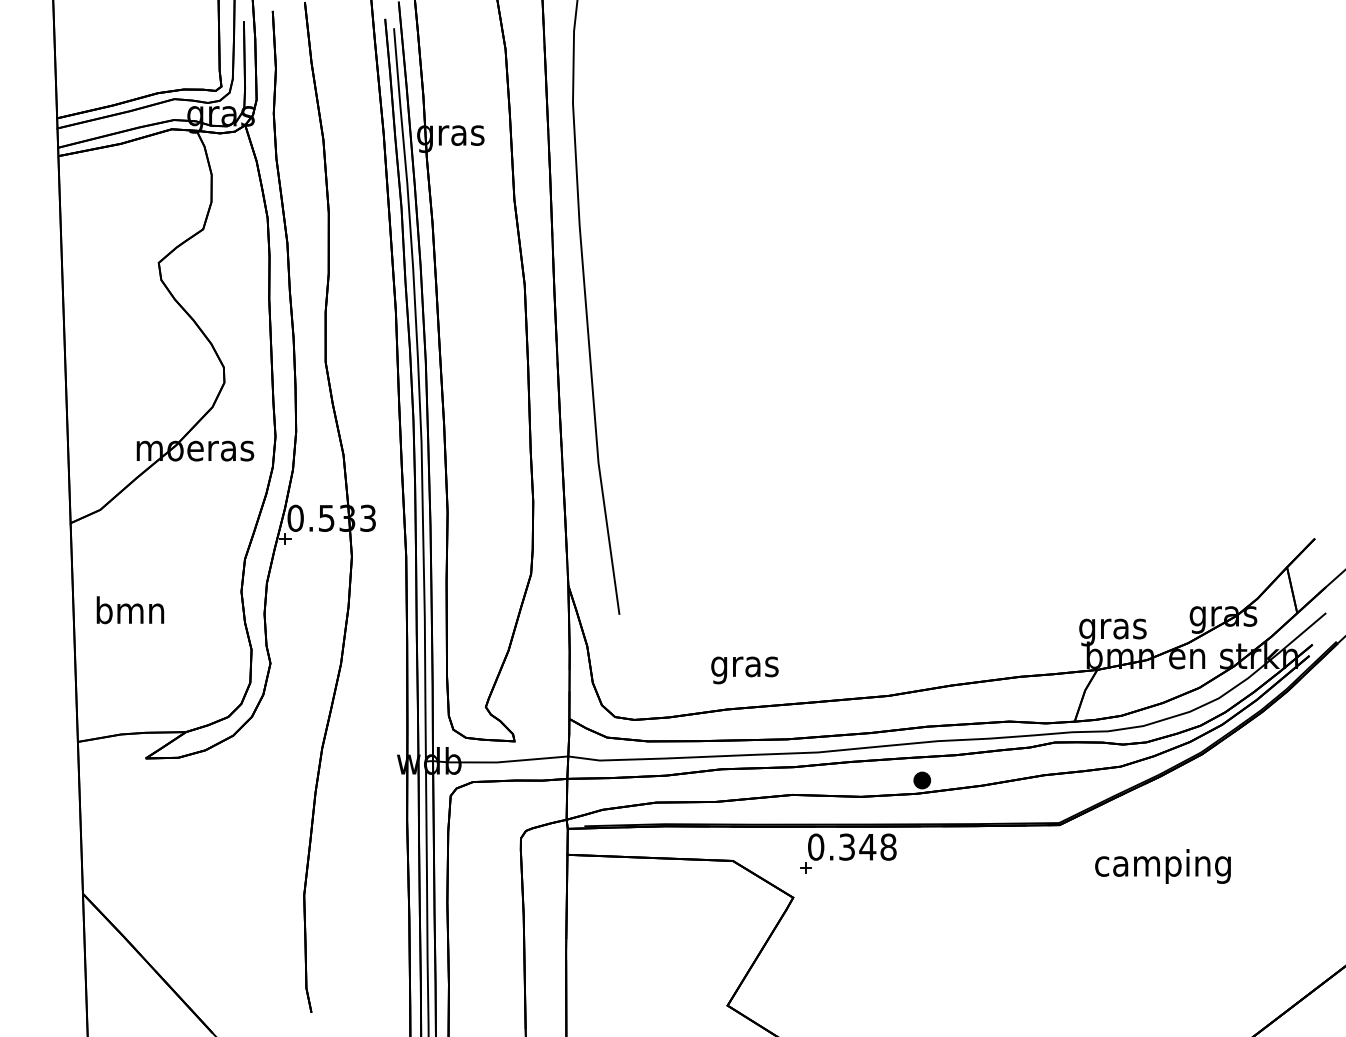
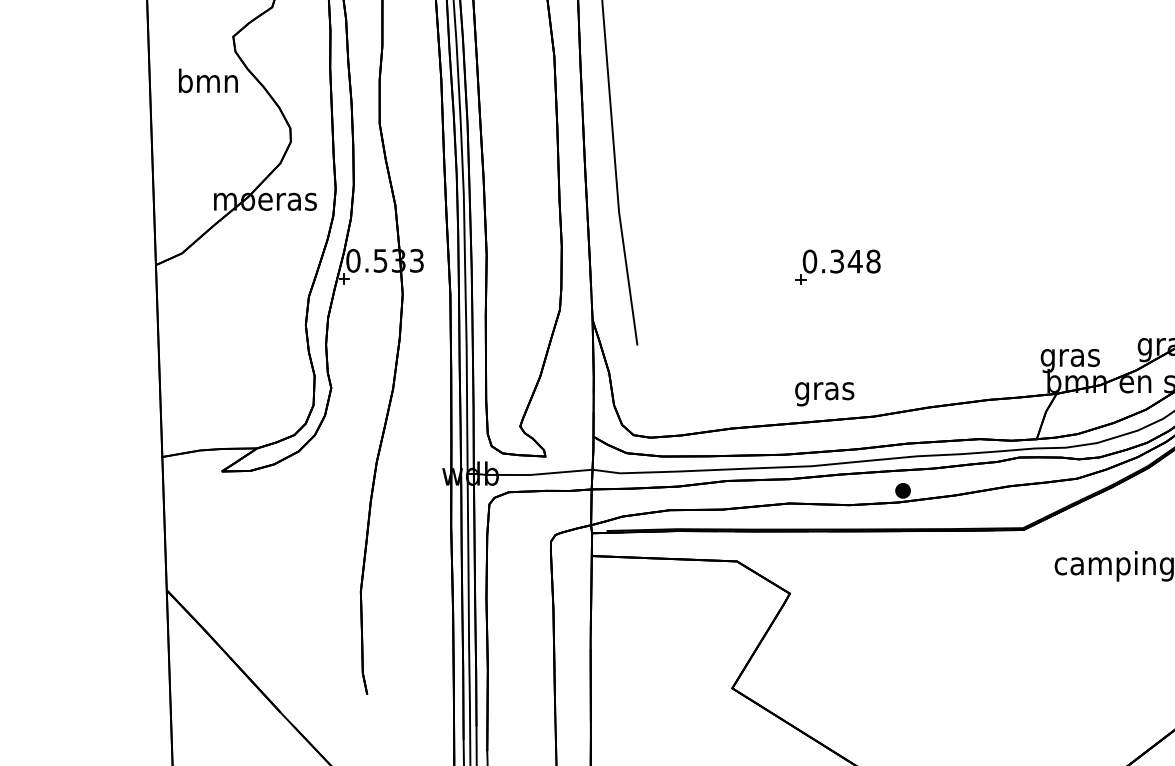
text: (130, 610) -> (208, 81), moved
text: (744, 670) -> (824, 394), moved
part: (848, 853) -> (838, 267), moved

